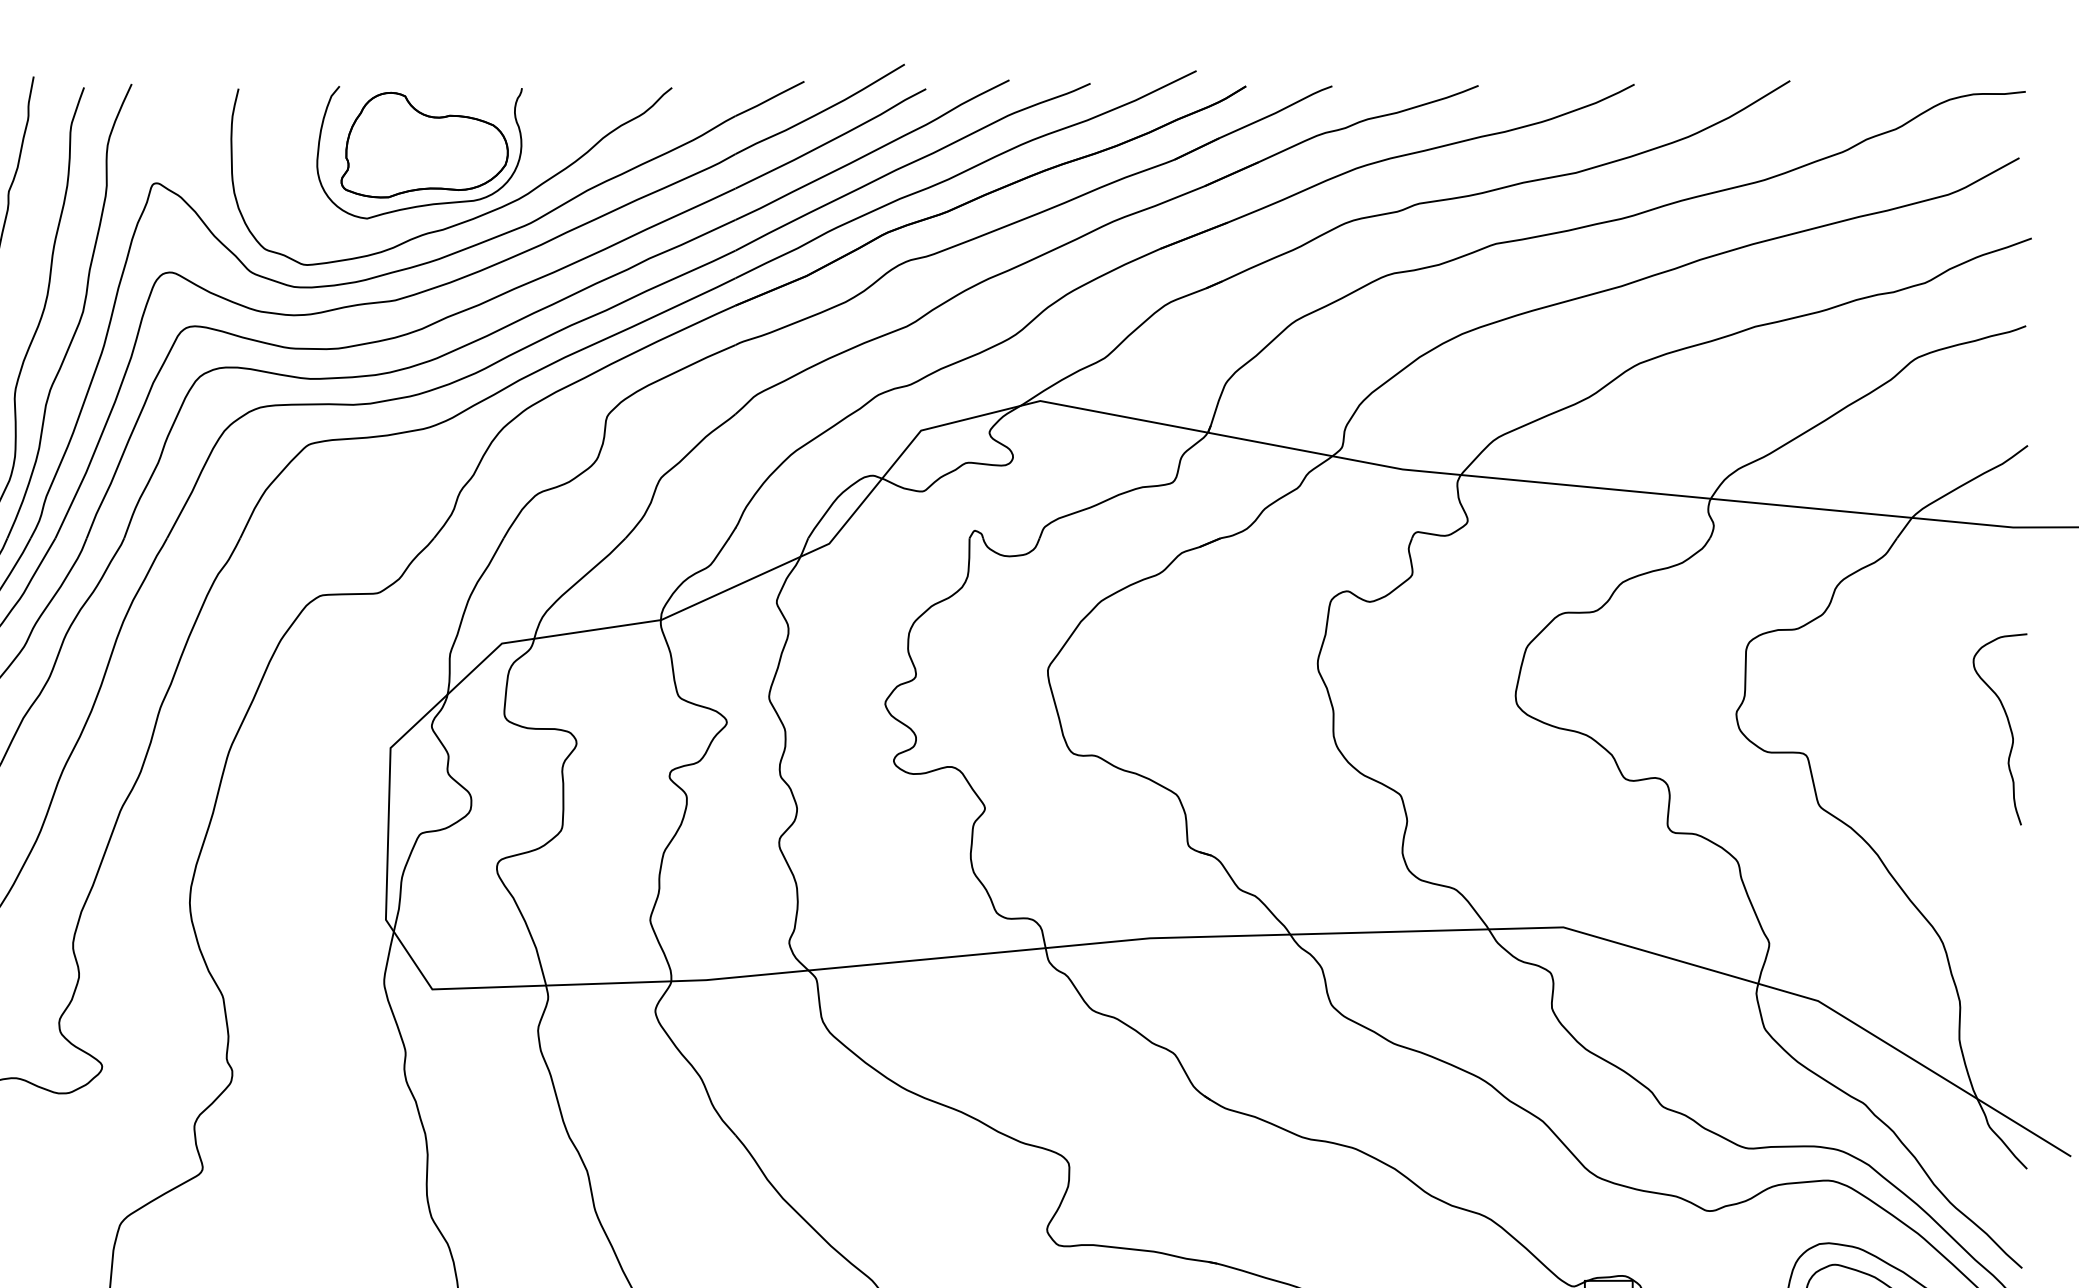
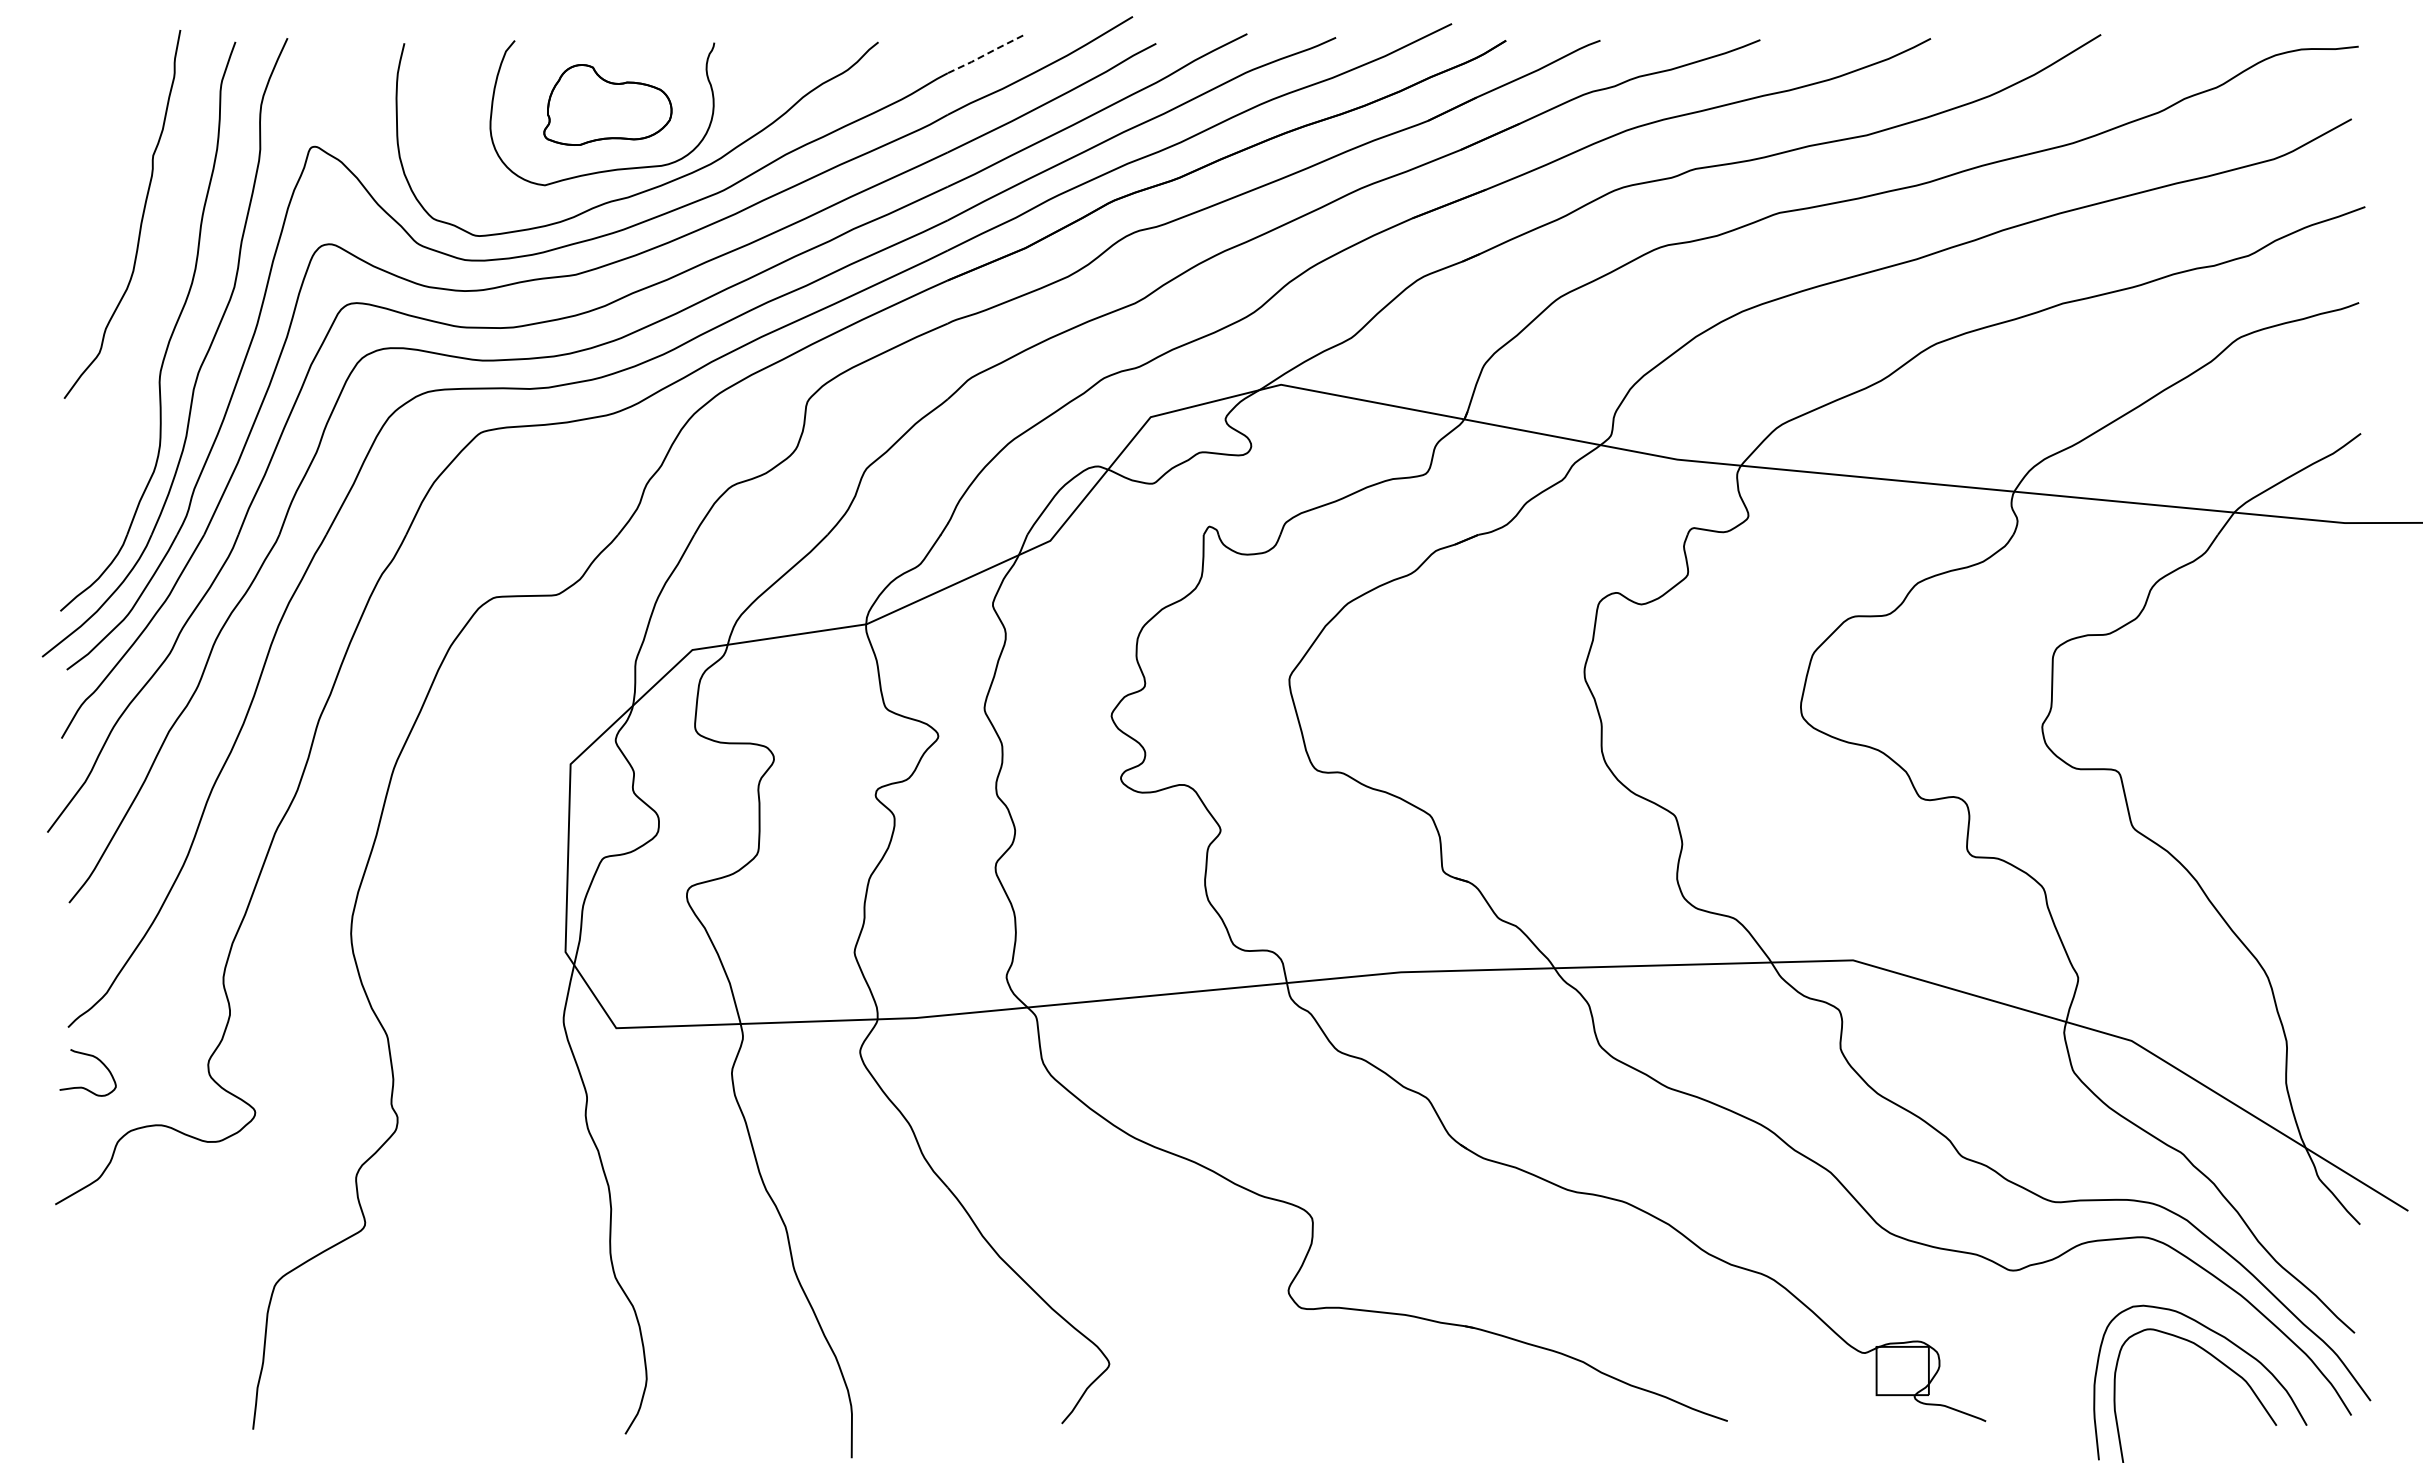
line: (769, 98) -> (985, 54), solid -> dashed
part: (424, 144) -> (607, 104), size x0.7
curve: (2009, 727) -> (2340, 741), removed

